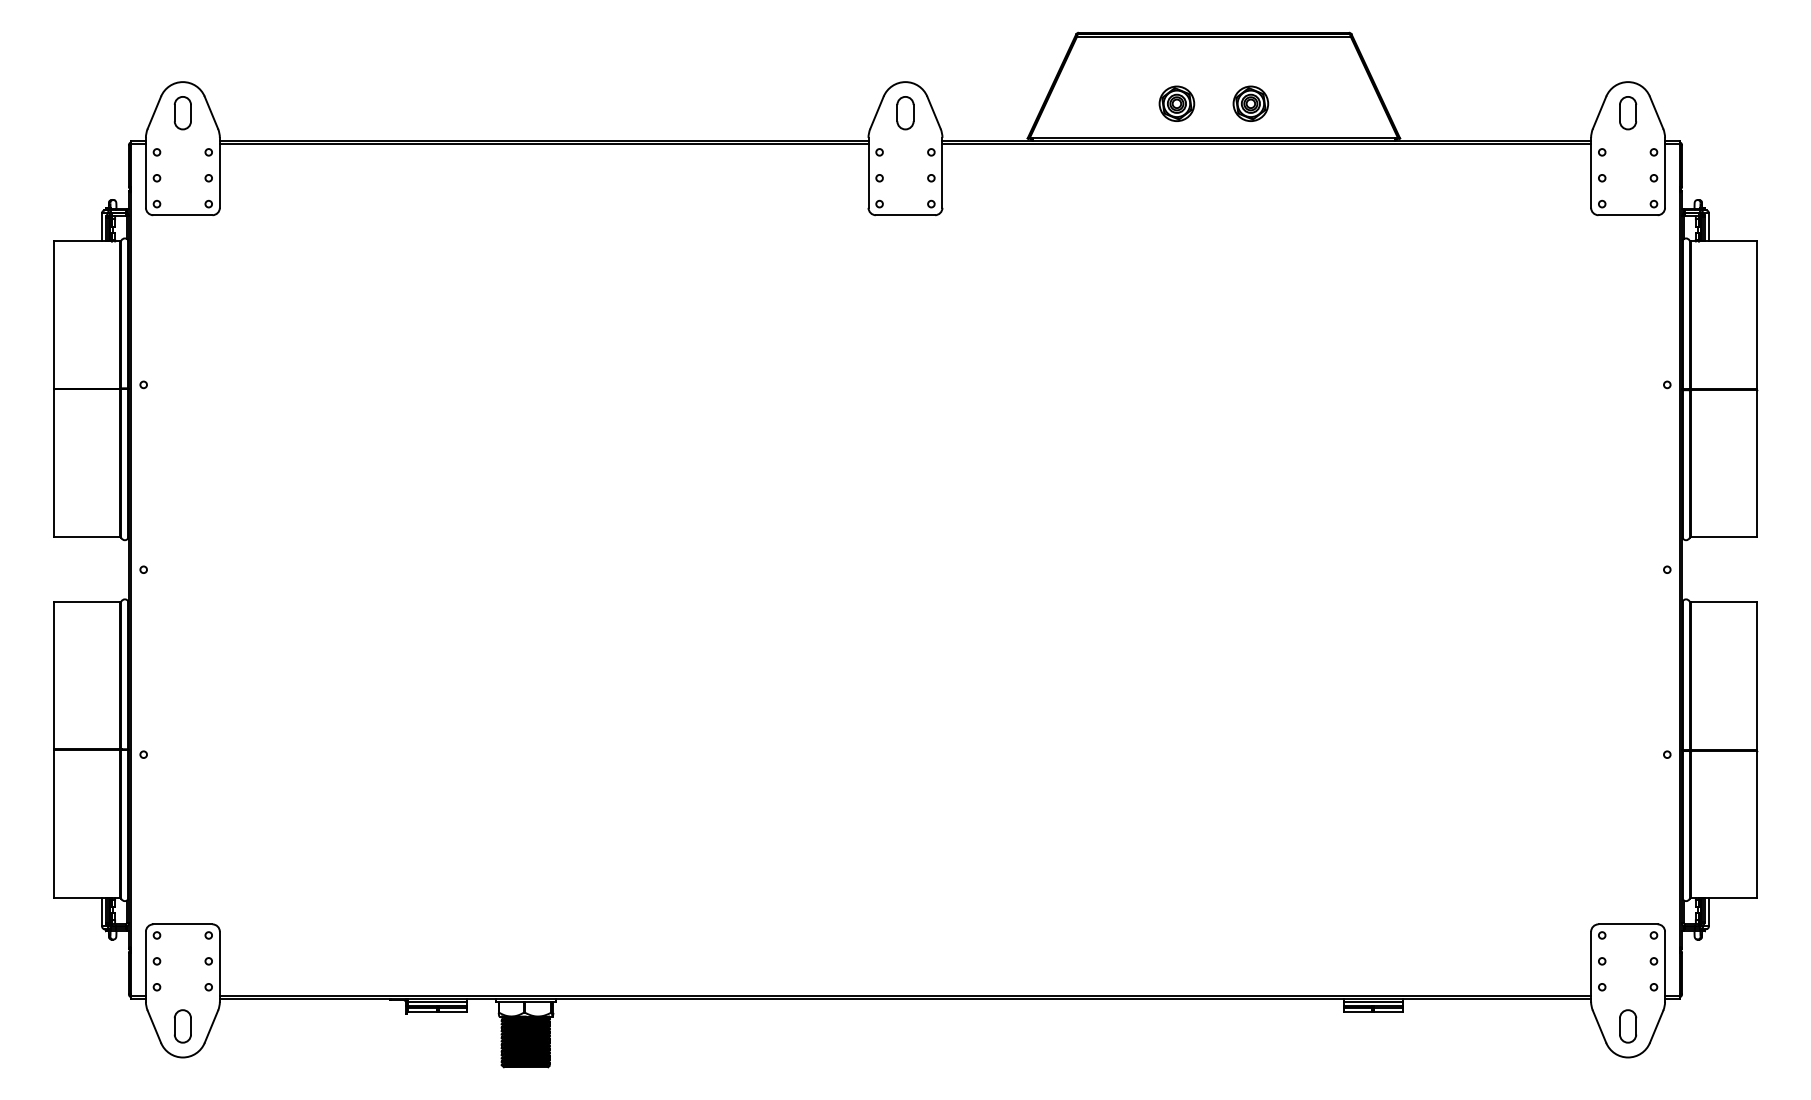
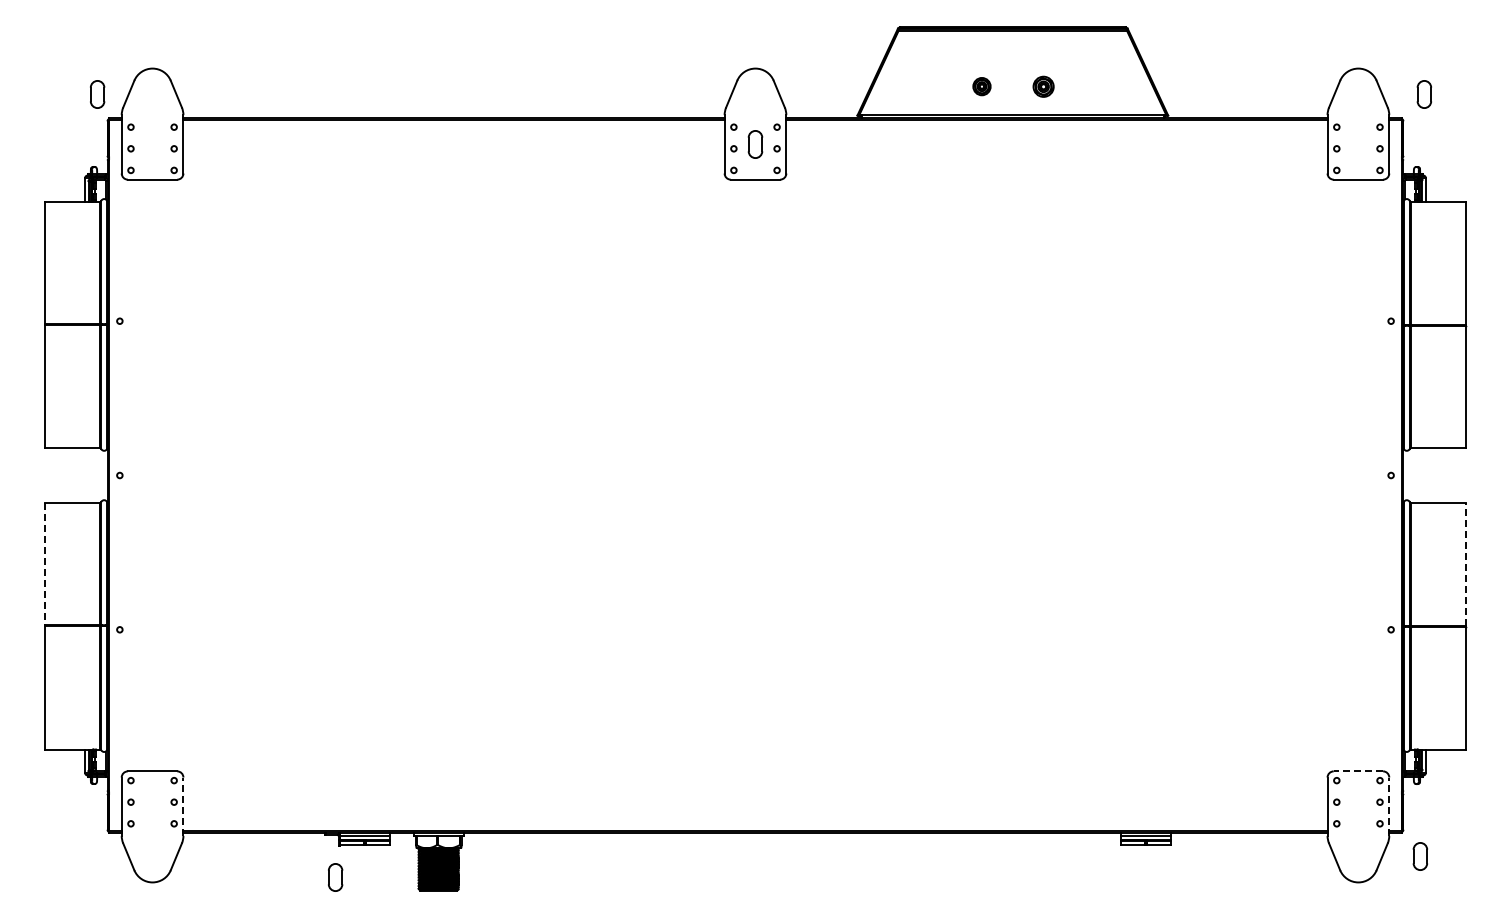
part: (1176, 103) -> (981, 86), size x0.6
part: (1250, 103) -> (1043, 86), size x0.7
part: (182, 113) -> (97, 94), moved
part: (905, 113) -> (755, 144), moved
part: (1626, 113) -> (1423, 94), moved
line: (54, 676) -> (45, 564), solid -> dashed
line: (1756, 676) -> (1465, 564), solid -> dashed
line: (1628, 924) -> (1358, 771), solid -> dashed
line: (219, 966) -> (183, 806), solid -> dashed
line: (1665, 966) -> (1389, 806), solid -> dashed
part: (182, 1026) -> (335, 877), moved
part: (1626, 1026) -> (1419, 856), moved

